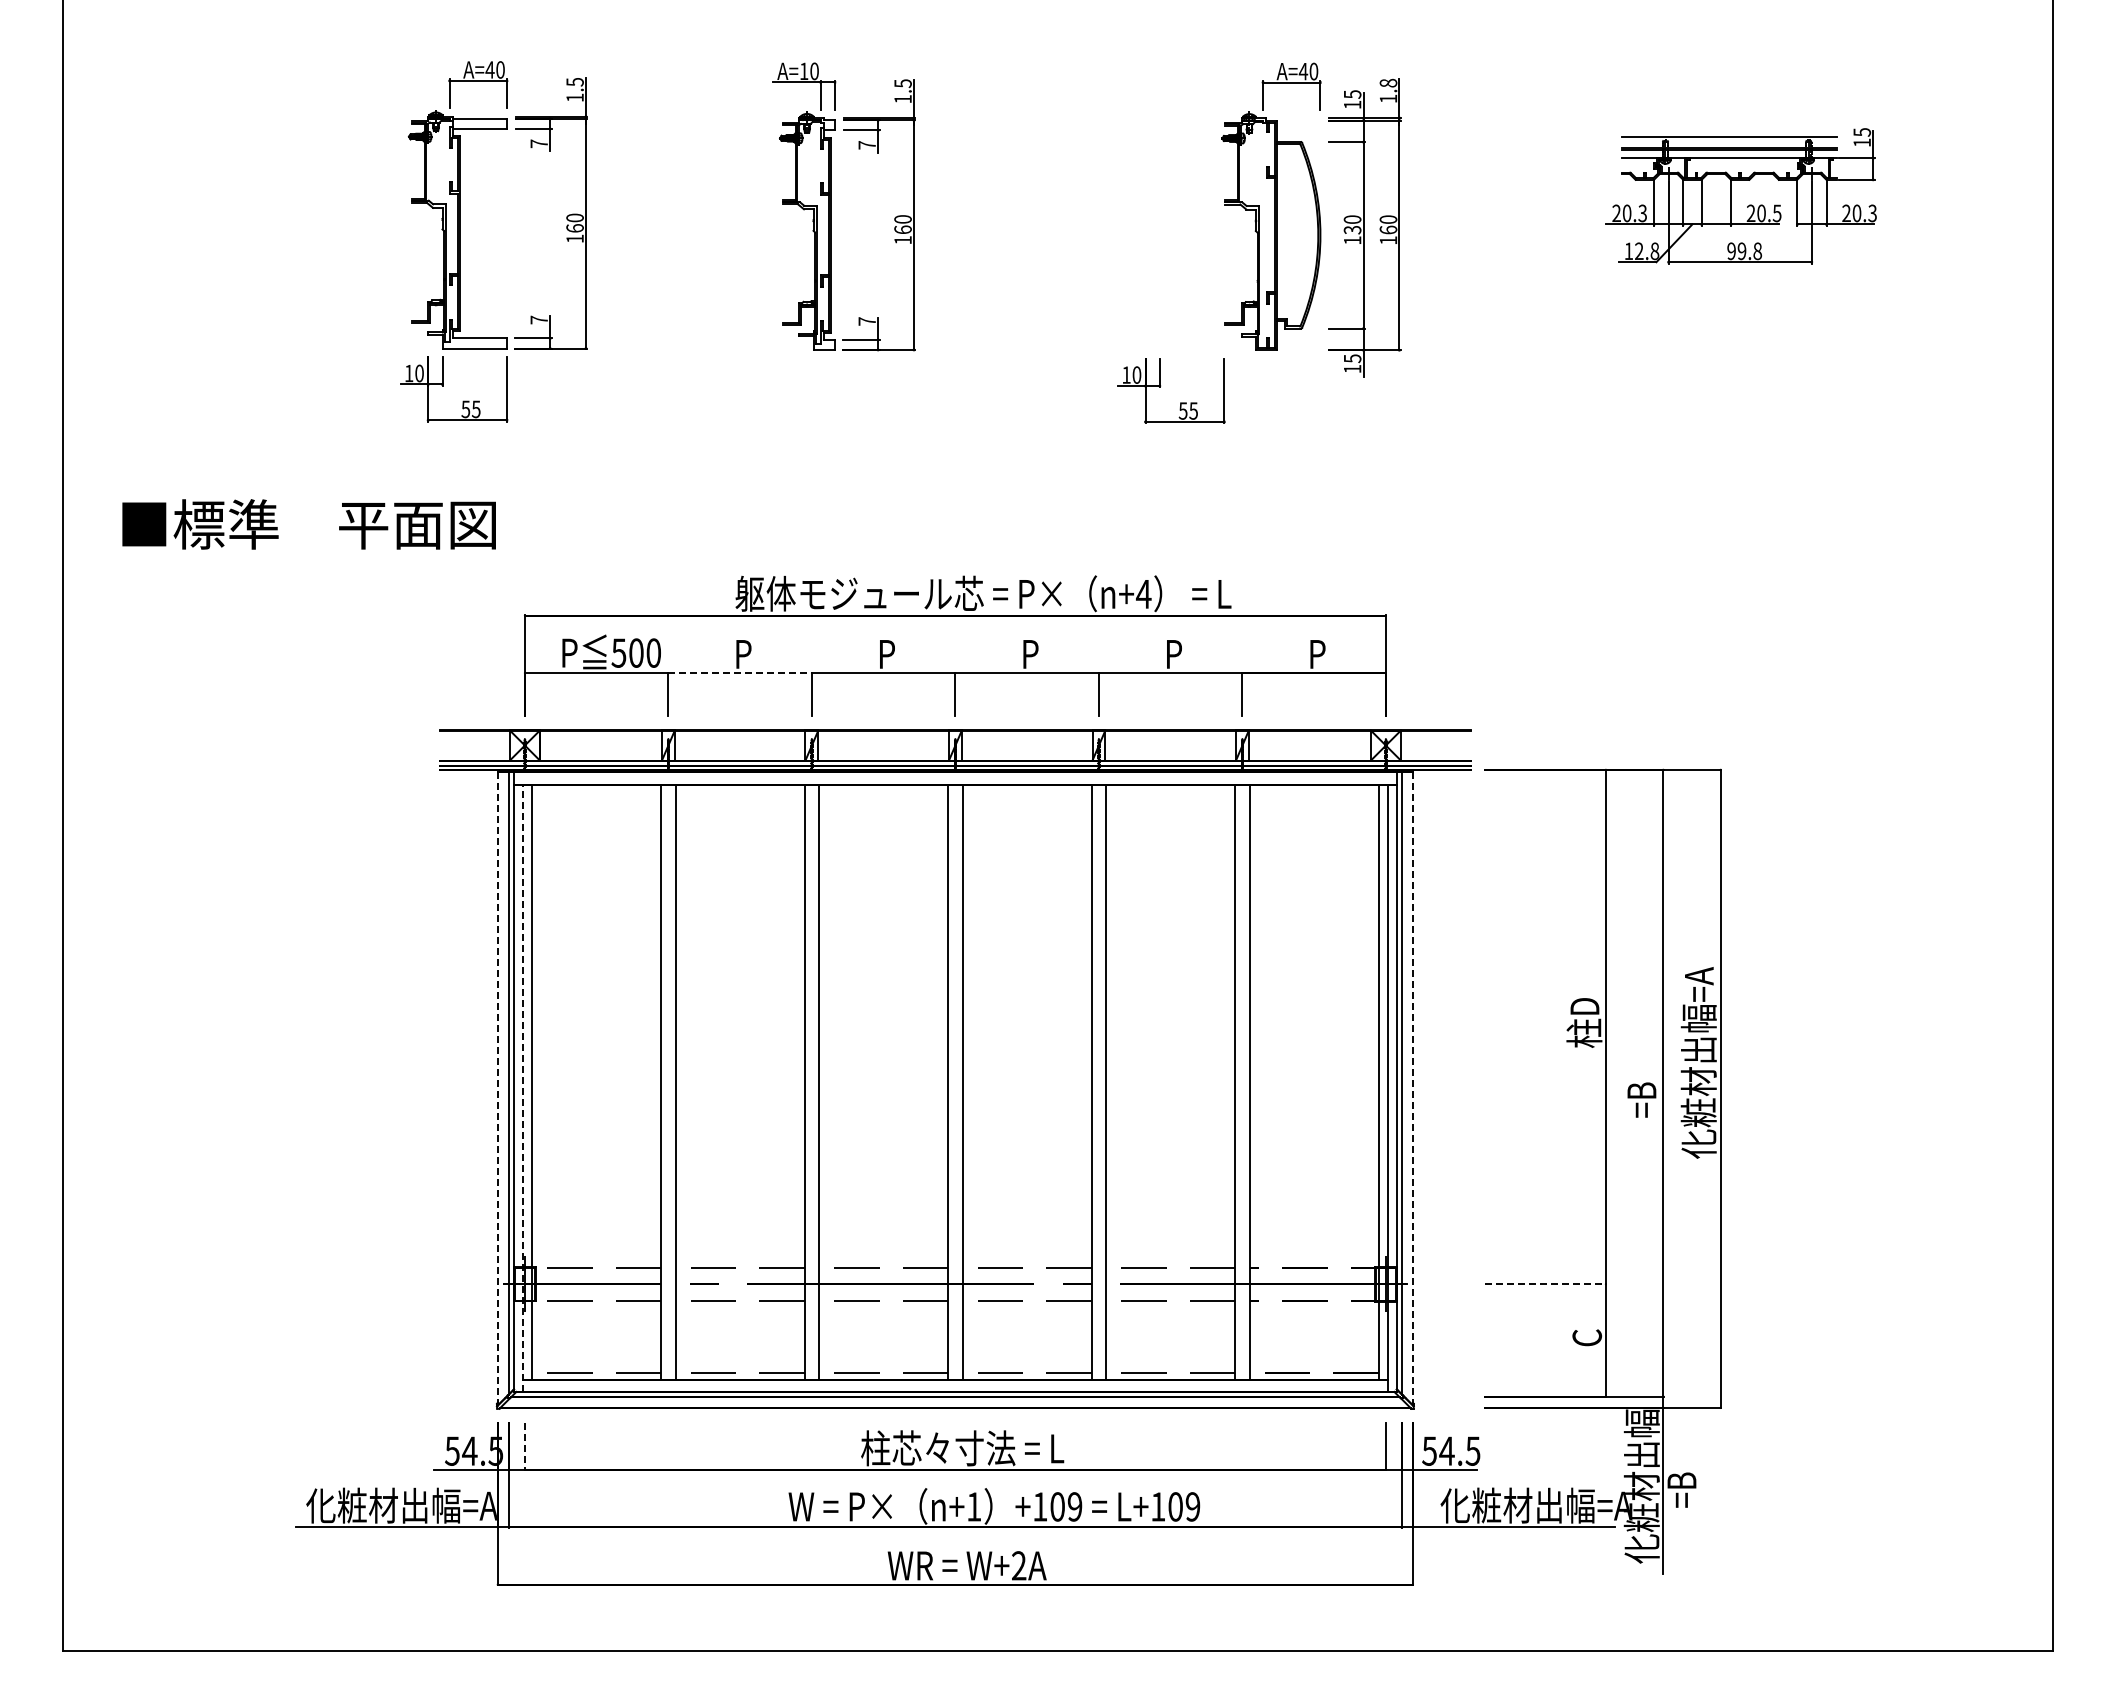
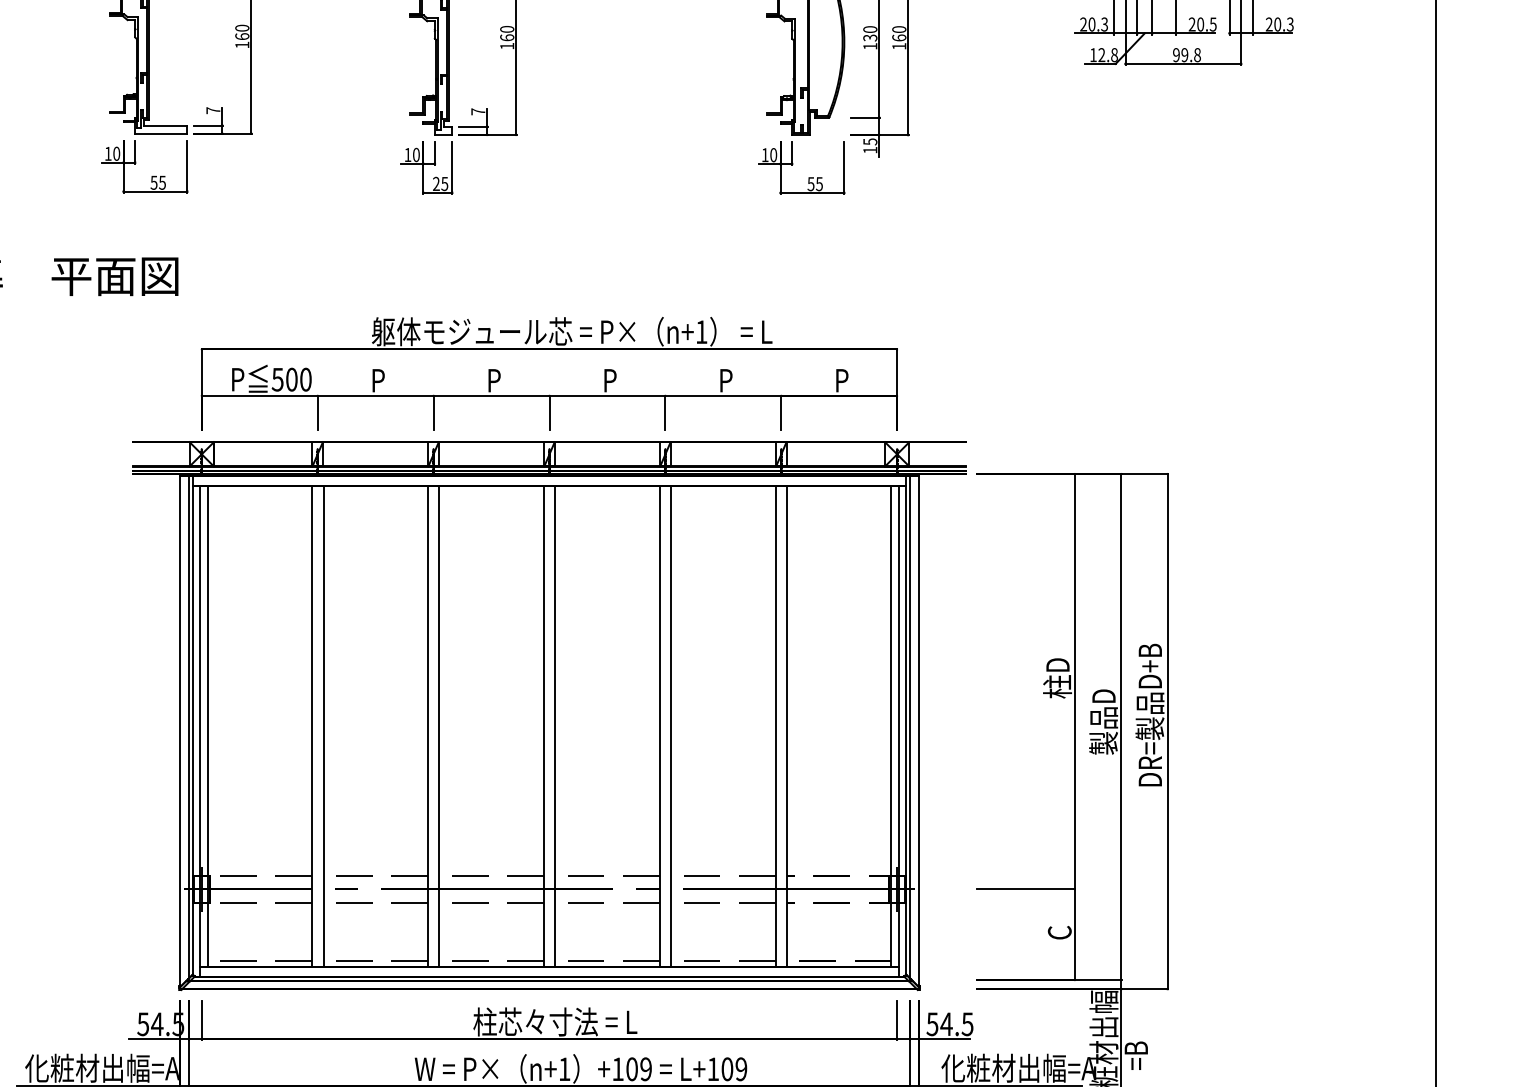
part: (1160, 387) -> (792, 165), moved
part: (803, 390) -> (426, 167), added
text: (1143, 594) -> (701, 332), n+4 -> n+1
line: (740, 673) -> (375, 396), dashed -> solid
text: (1698, 1062) -> (1149, 710), 化粧材出幅=A -> DR=製品D+B
text: (1641, 1076) -> (1103, 721), =B -> 製品D
line: (497, 1088) -> (179, 731), dashed -> solid
line: (522, 1088) -> (199, 731), dashed -> solid
line: (1413, 1088) -> (919, 731), dashed -> solid
line: (1545, 1284) -> (1026, 889), dashed -> solid
line: (524, 1446) -> (201, 1020), dashed -> solid

